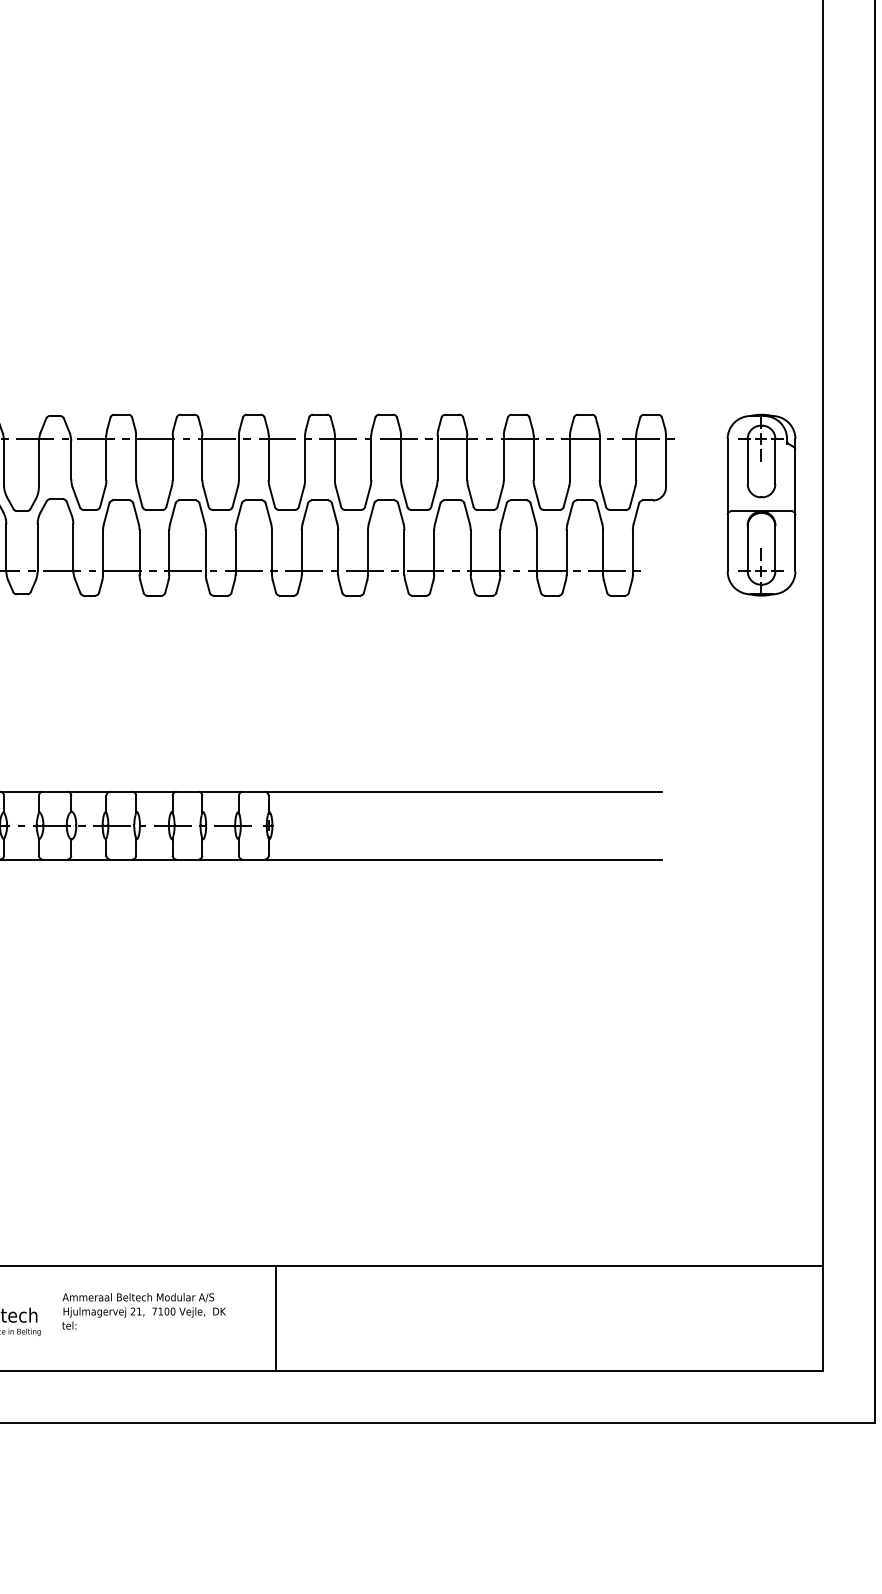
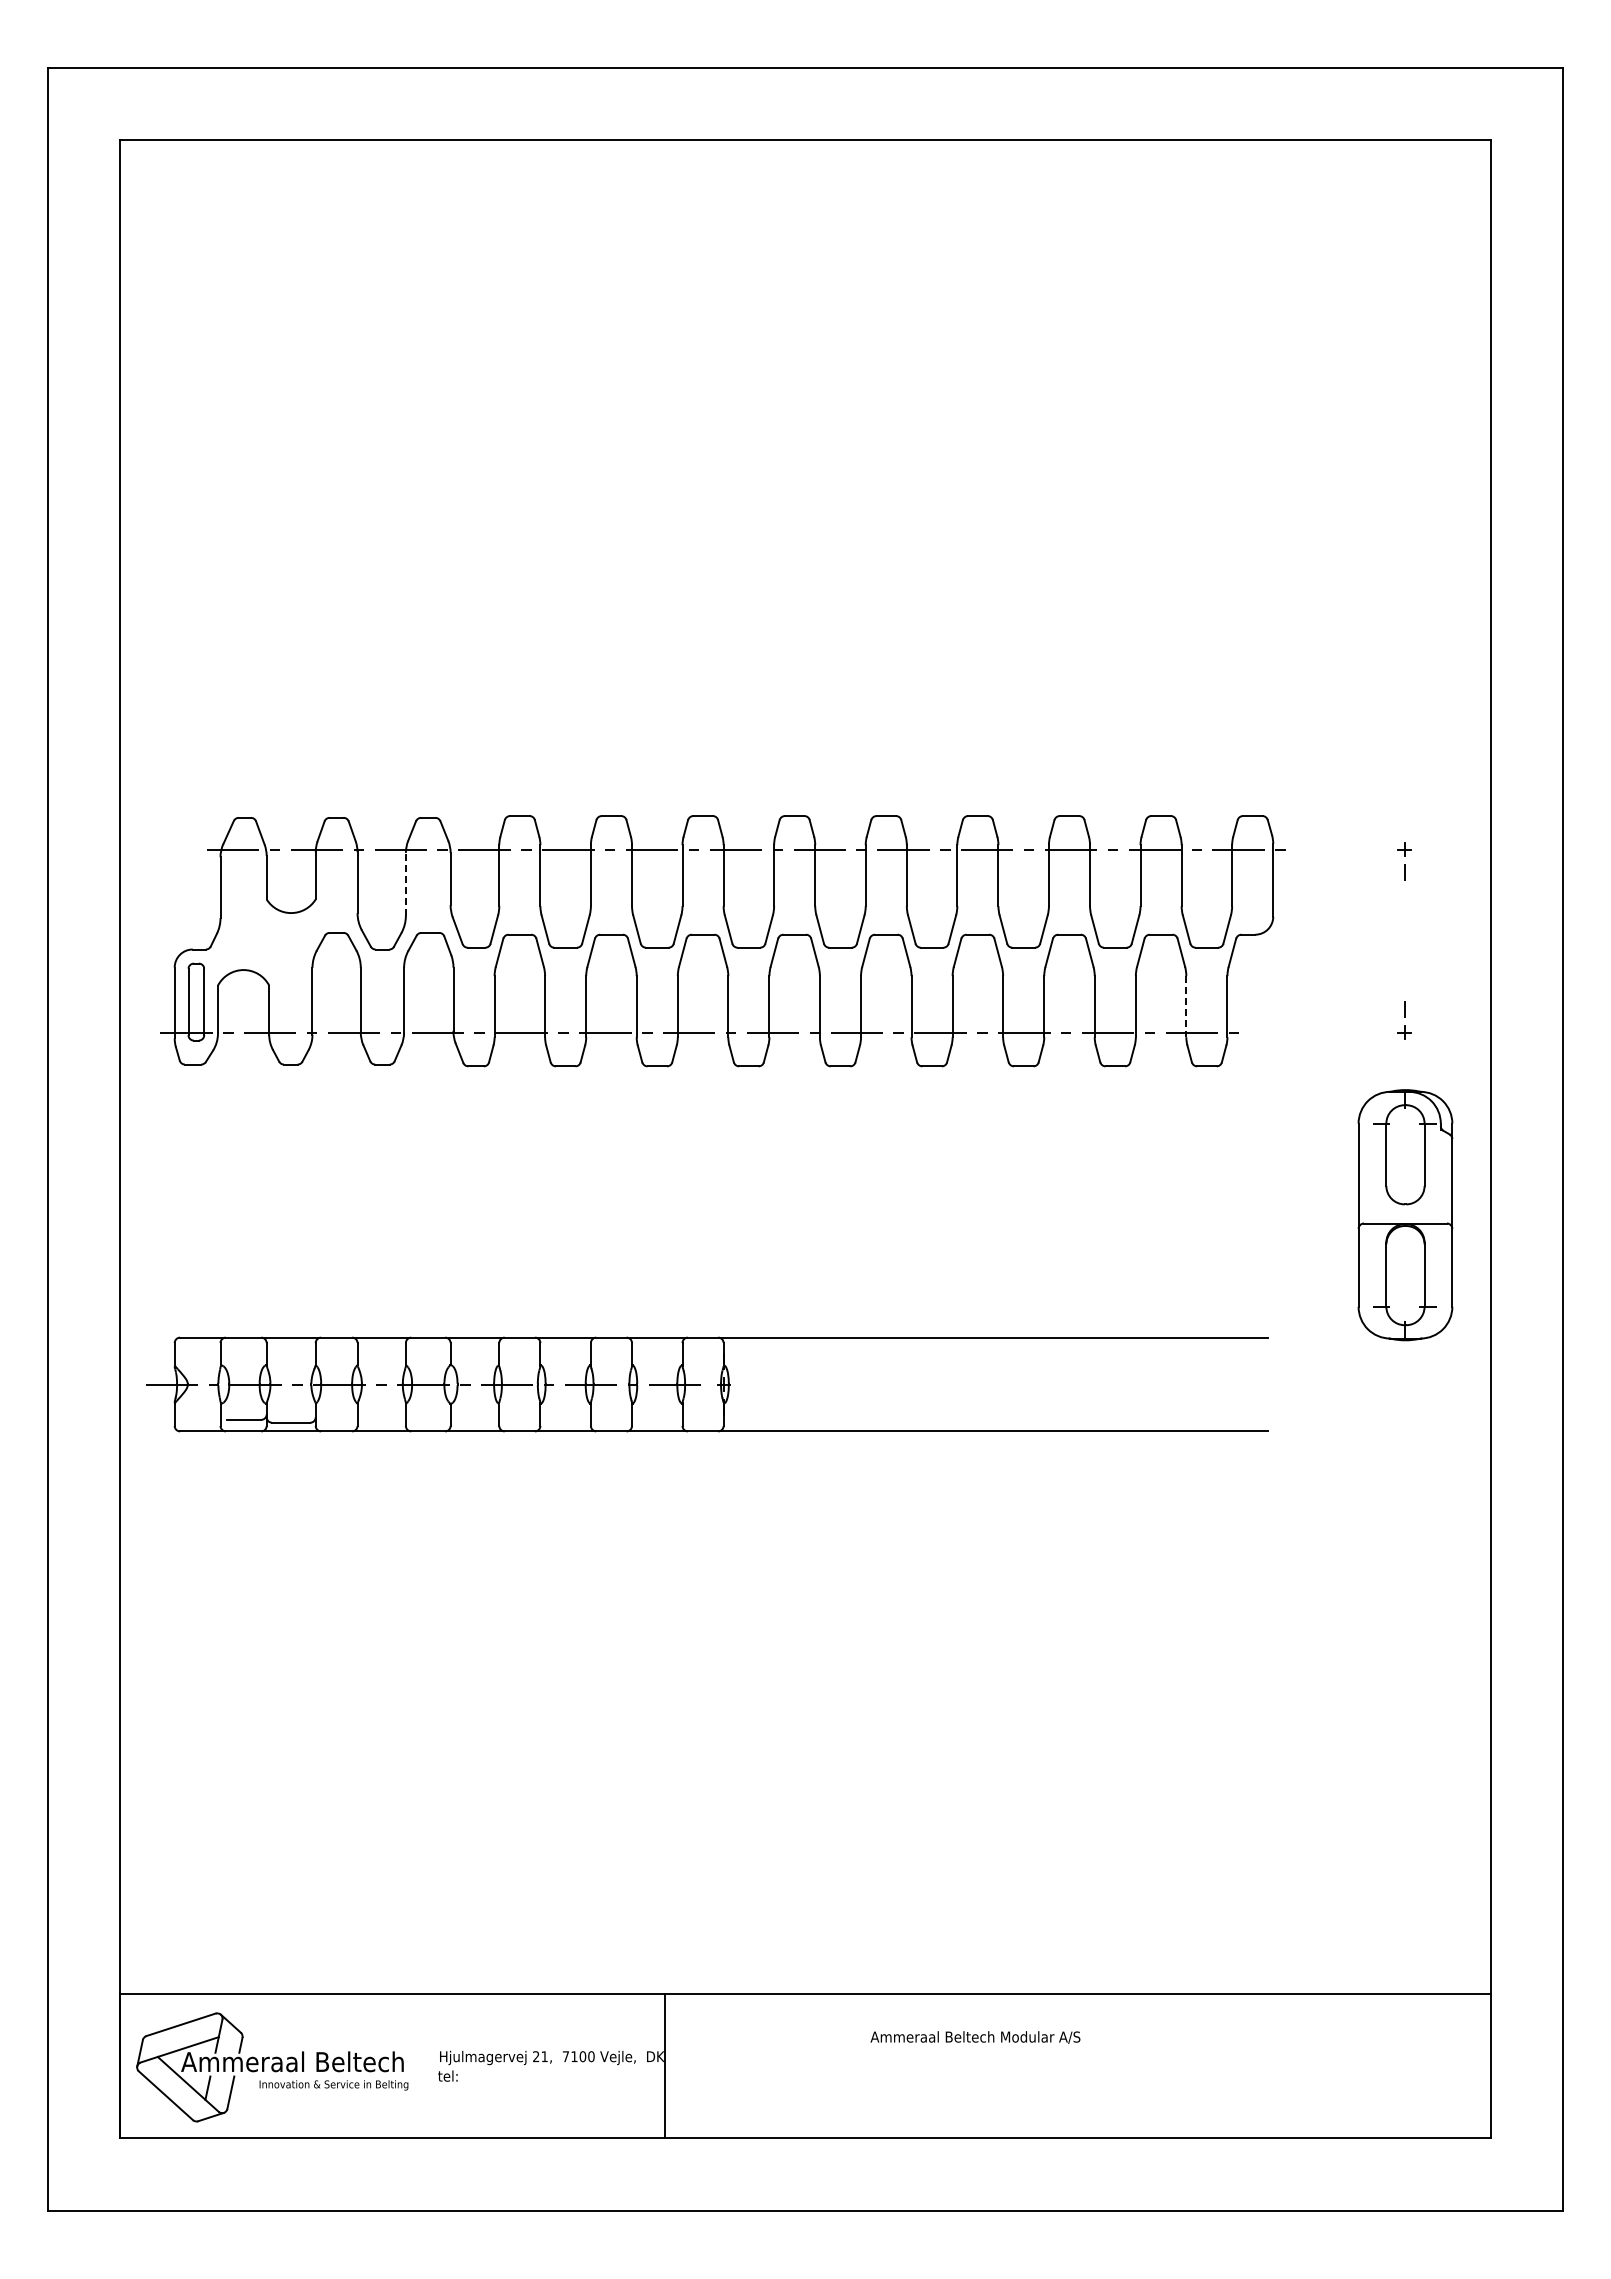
line: (38, 463) -> (405, 883), solid -> dashed
part: (761, 505) -> (1405, 1215), moved
line: (603, 552) -> (1186, 1006), solid -> dashed
text: (138, 1297) -> (975, 2037), moved
line: (275, 1318) -> (665, 2066), moved

